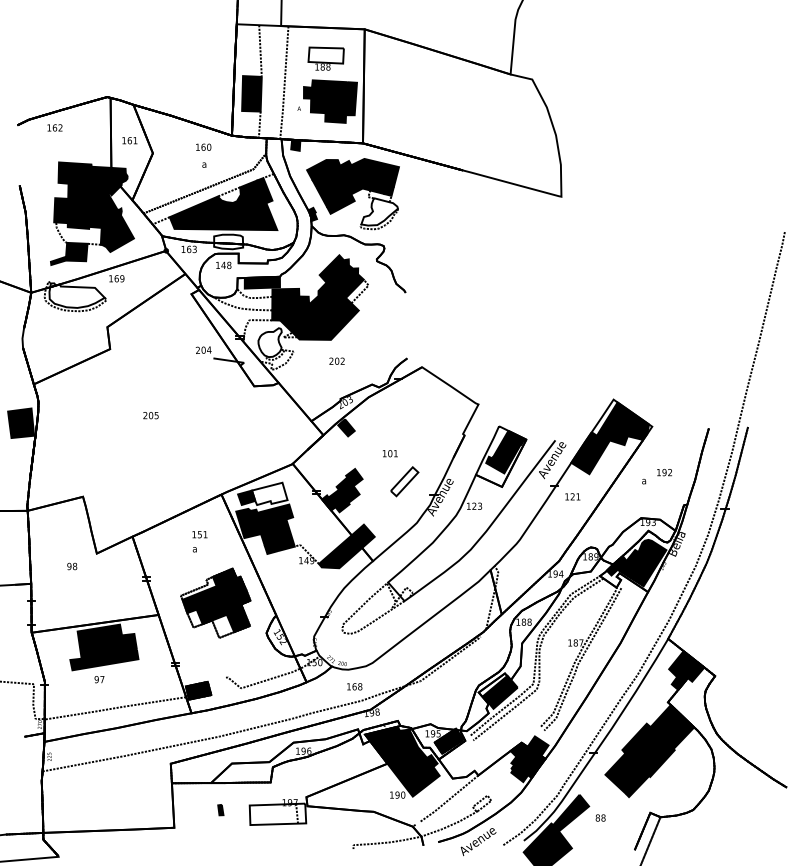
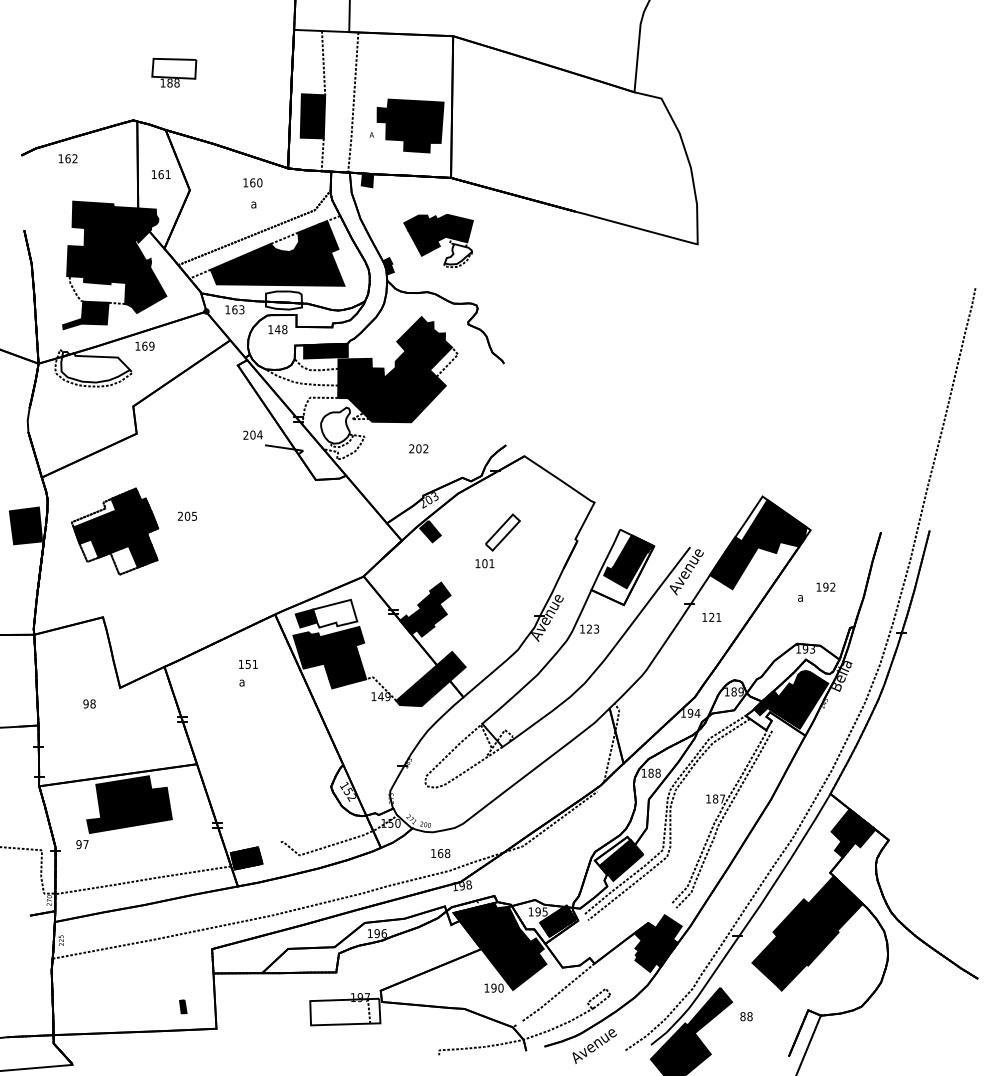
part: (326, 58) -> (174, 72), moved
part: (352, 193) -> (438, 240), size x0.6
part: (404, 481) -> (502, 532), moved
part: (216, 603) -> (115, 531), moved
text: (99, 679) -> (82, 844), moved
part: (220, 809) -> (183, 1006), moved

